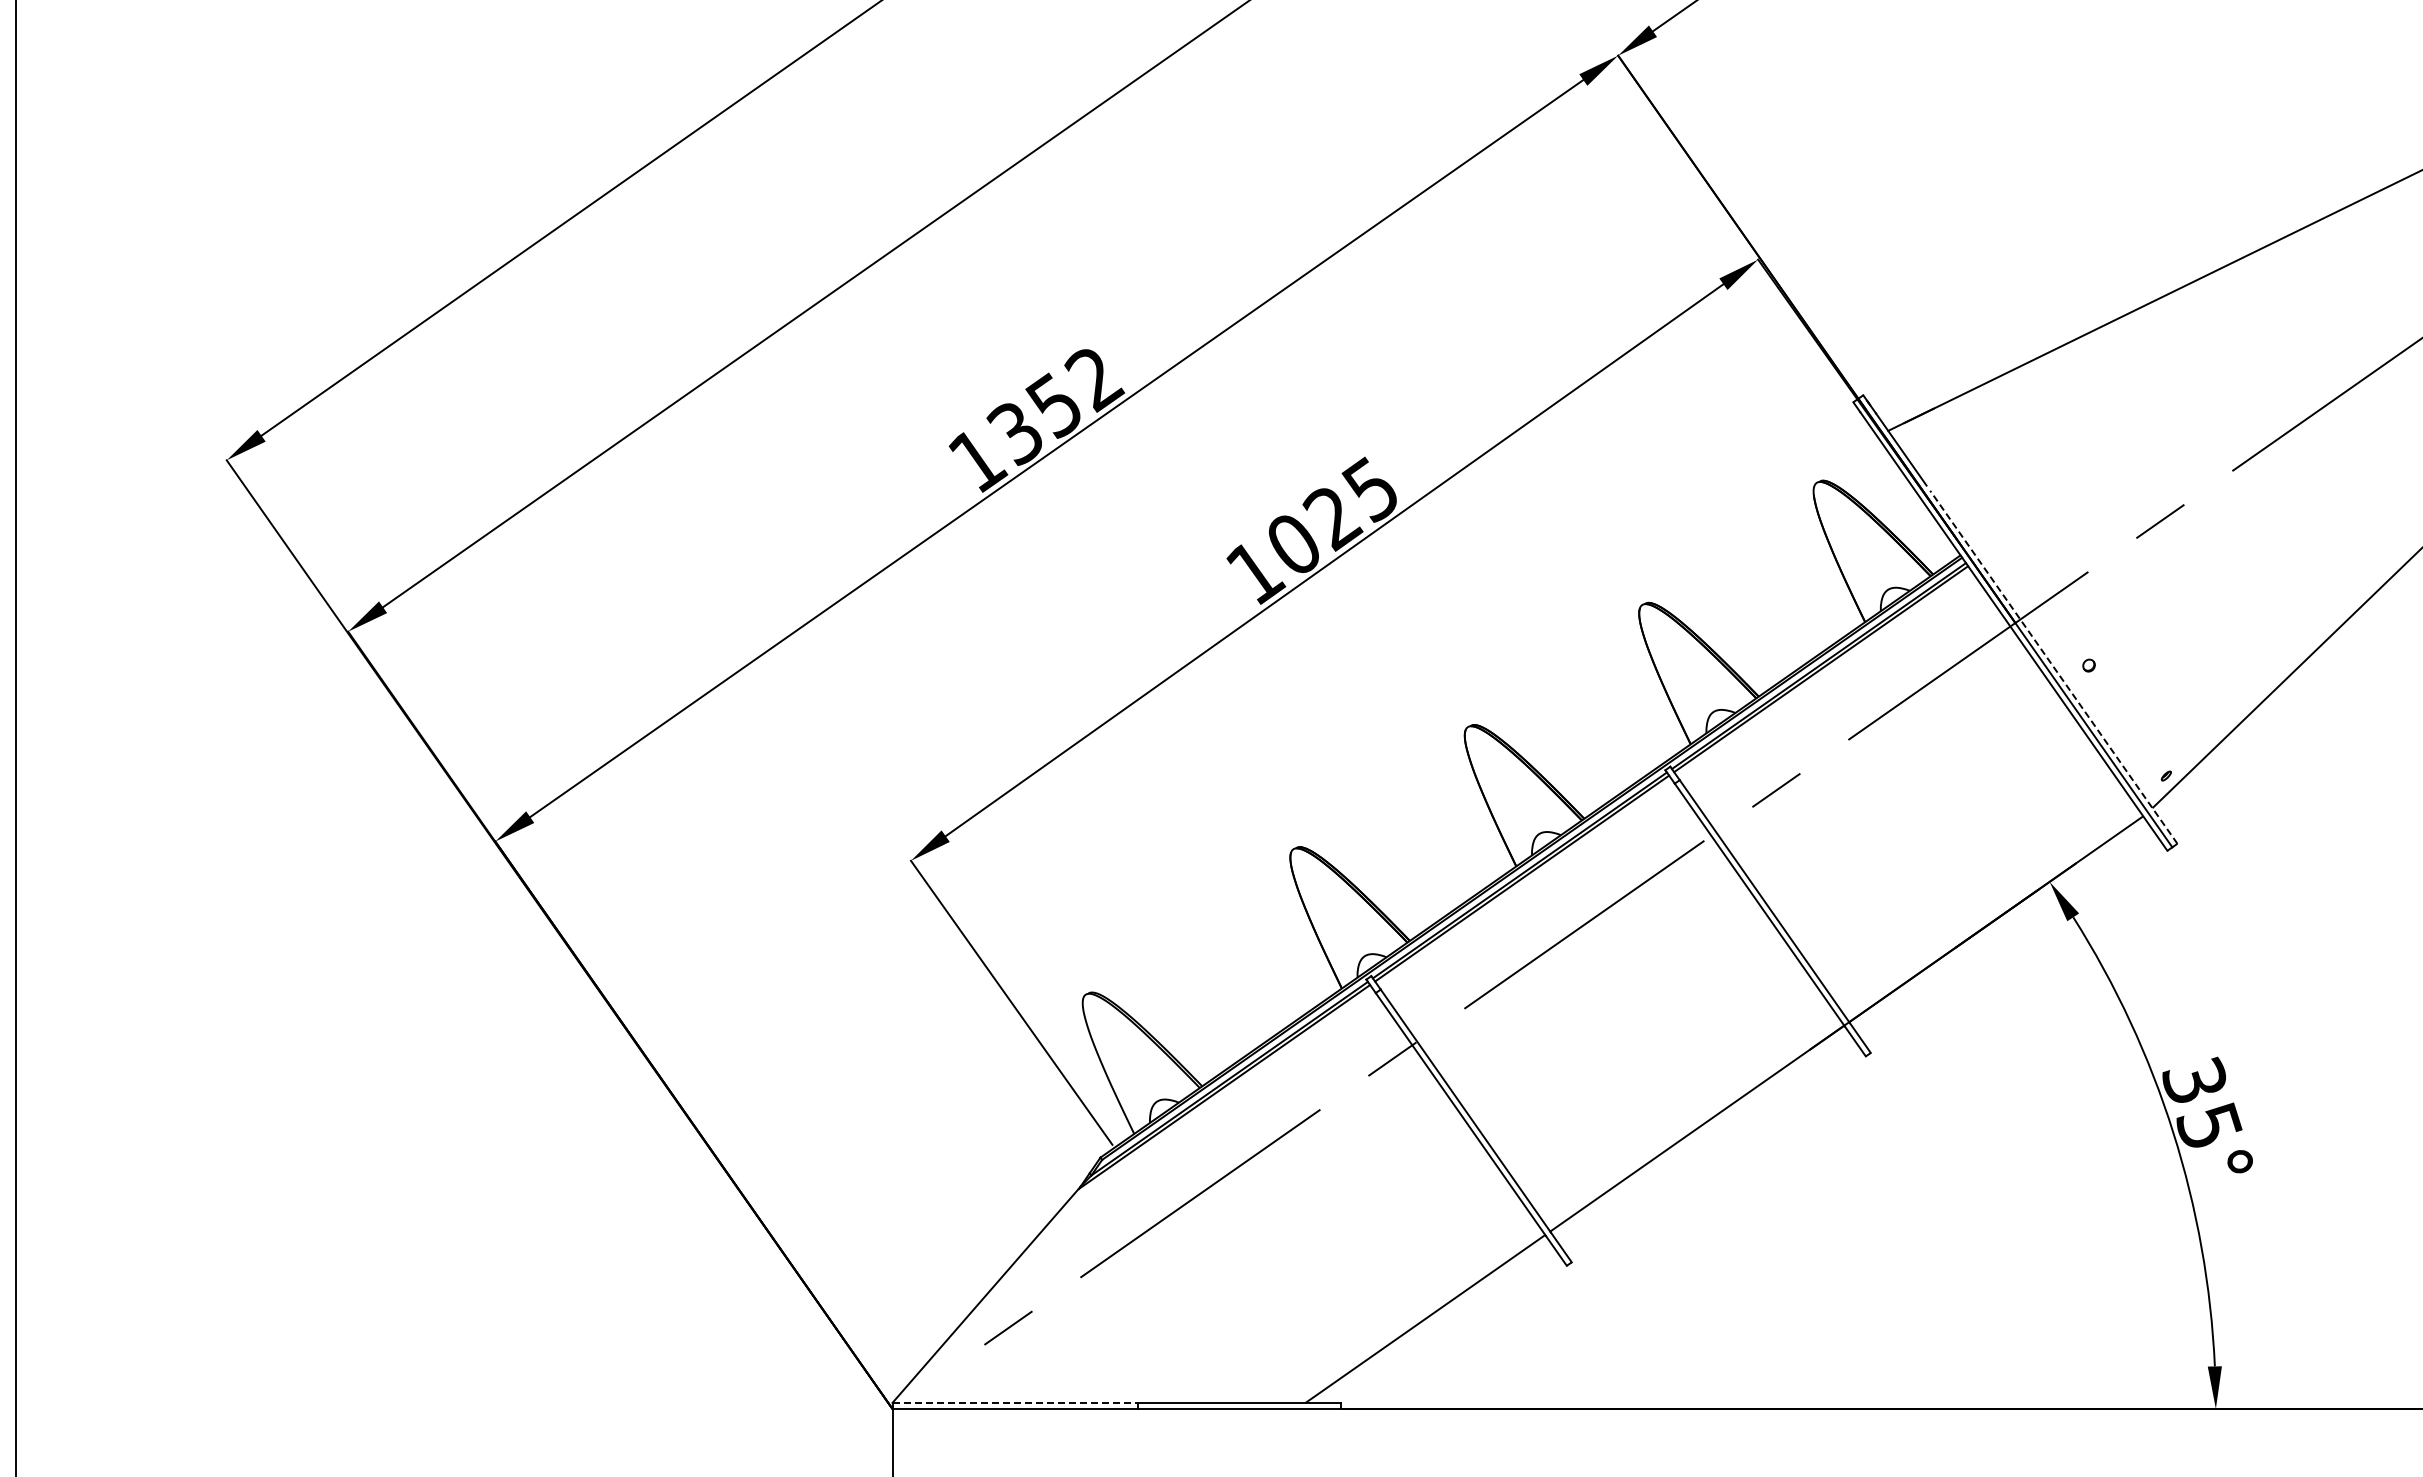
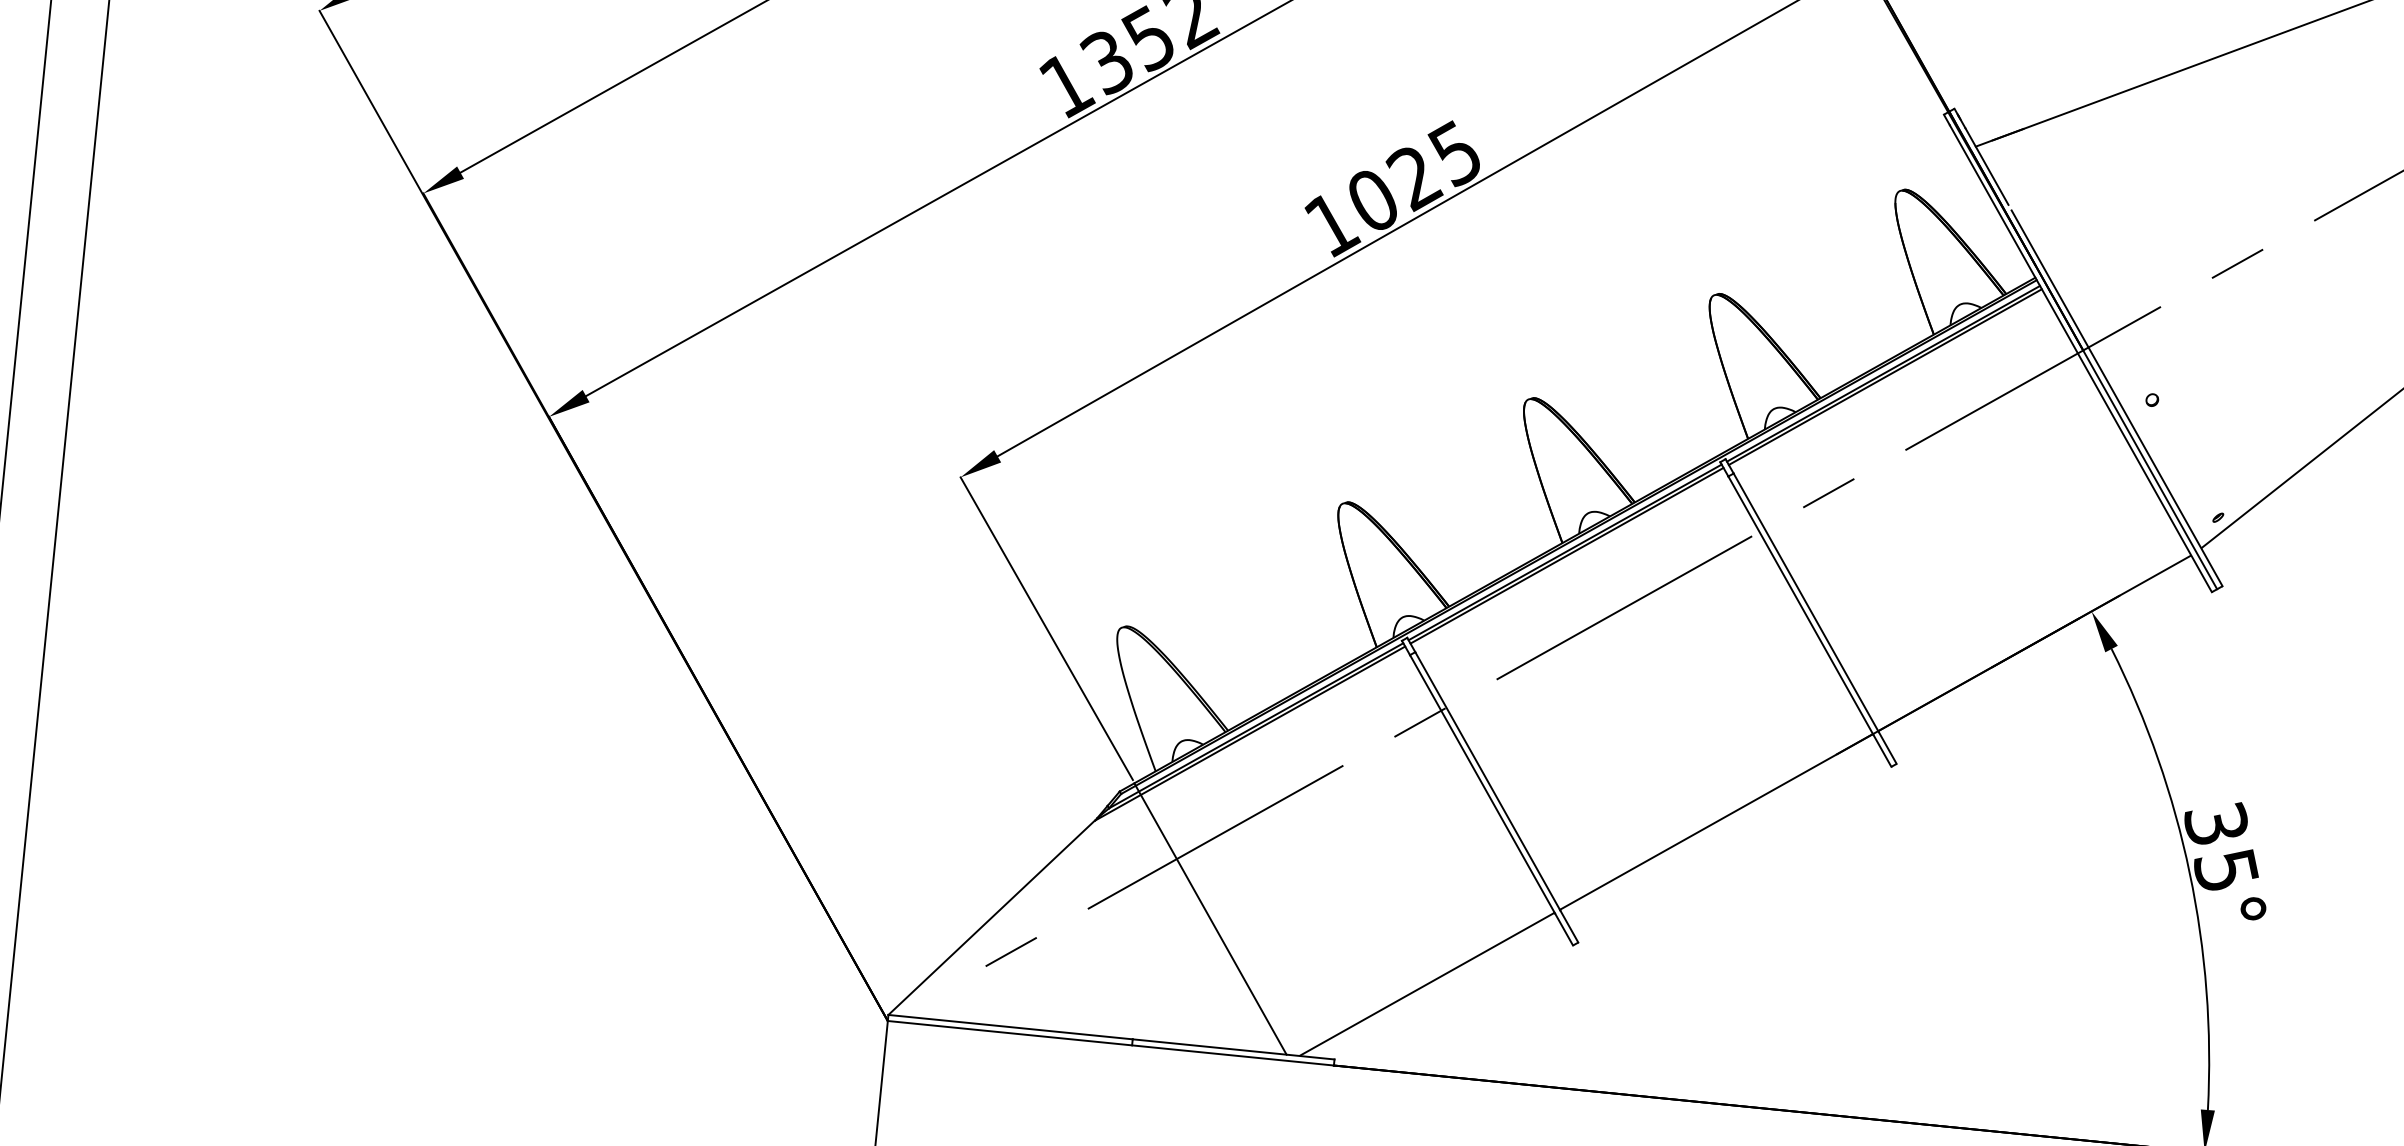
line: (2053, 666) -> (2116, 397), dashed -> solid
line: (1203, 1274) -> (1210, 918), added
line: (1015, 1402) -> (1010, 1026), dashed -> solid

